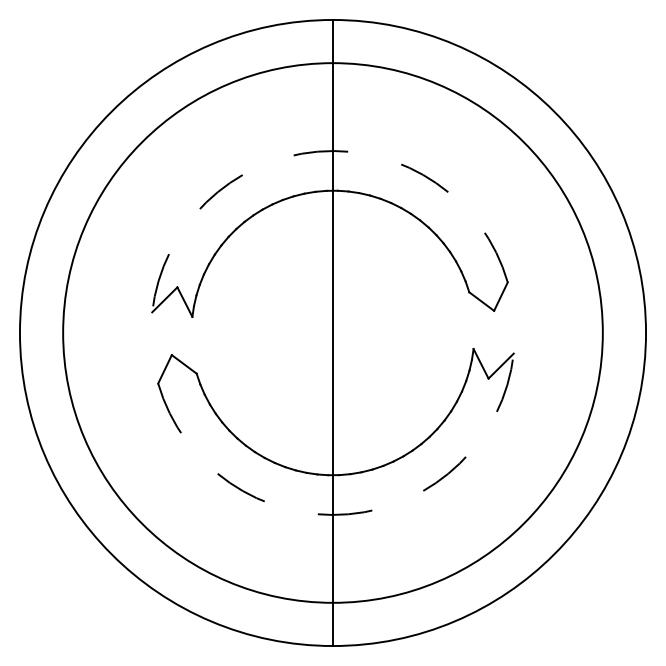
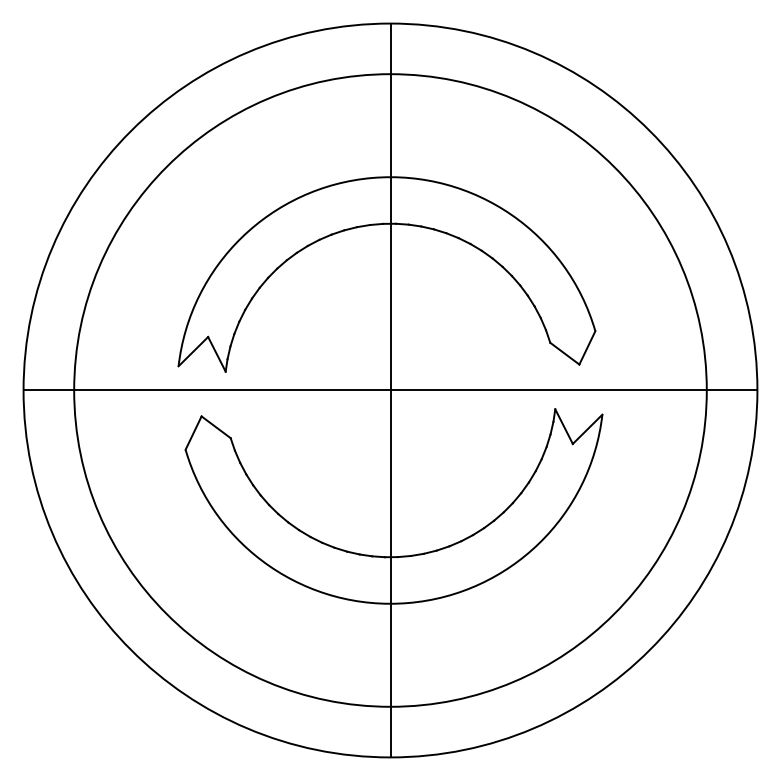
arc: (317, 151) -> (372, 177), dashed -> solid
line: (332, 333) -> (389, 391), added
arc: (348, 514) -> (408, 603), dashed -> solid

